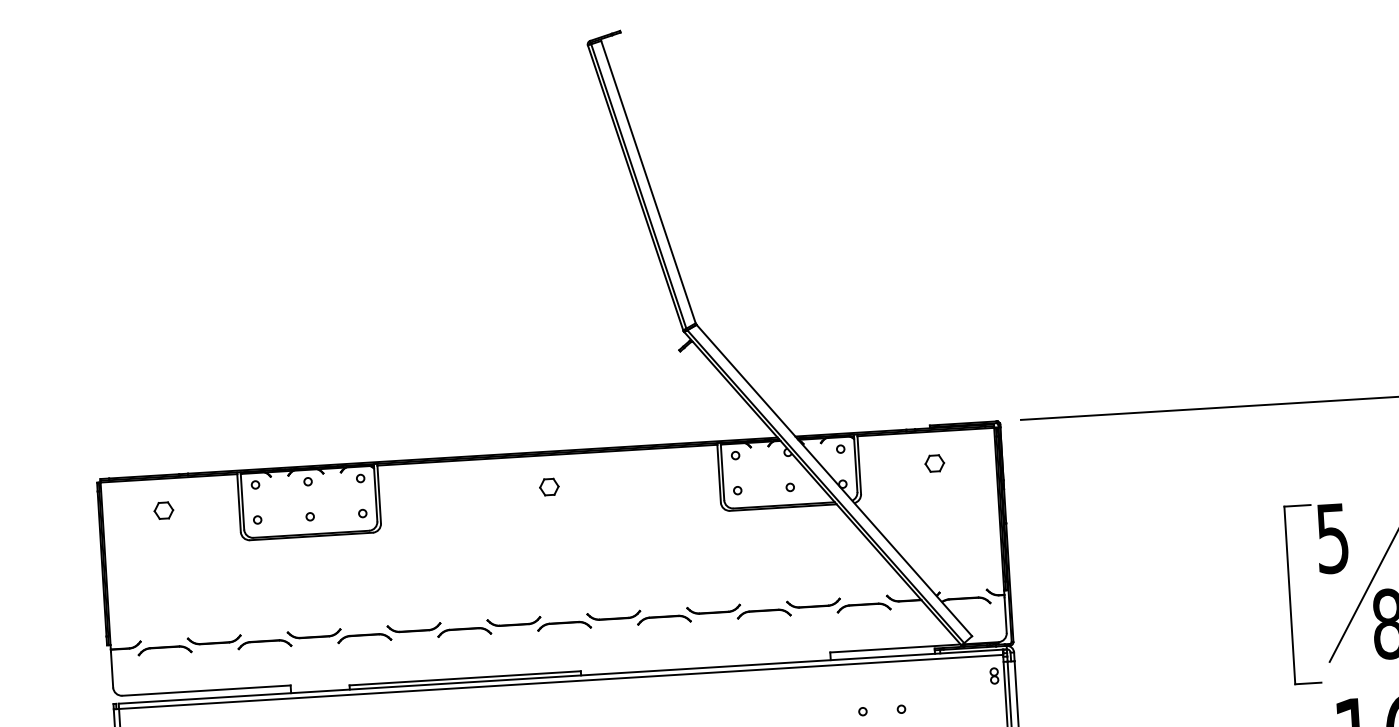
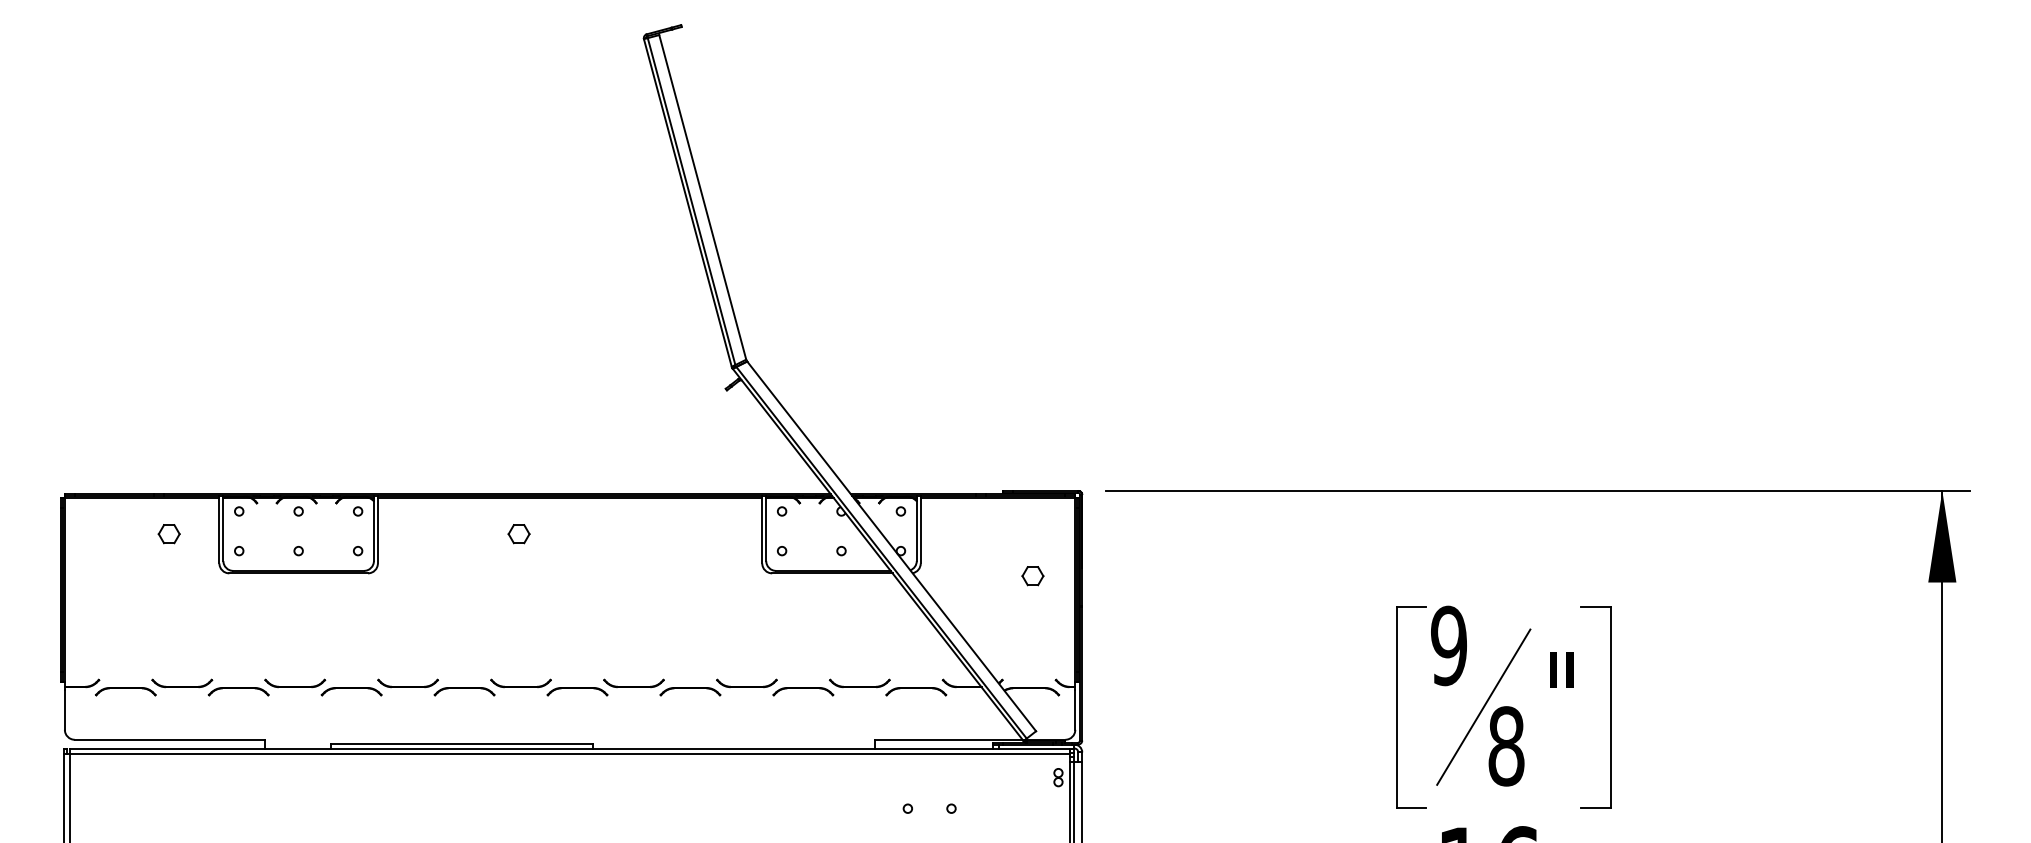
part: (934, 463) -> (1032, 576), moved
part: (548, 487) -> (518, 534), moved
part: (163, 511) -> (168, 534), moved
text: (1332, 538) -> (1448, 645), 5 -> 9

